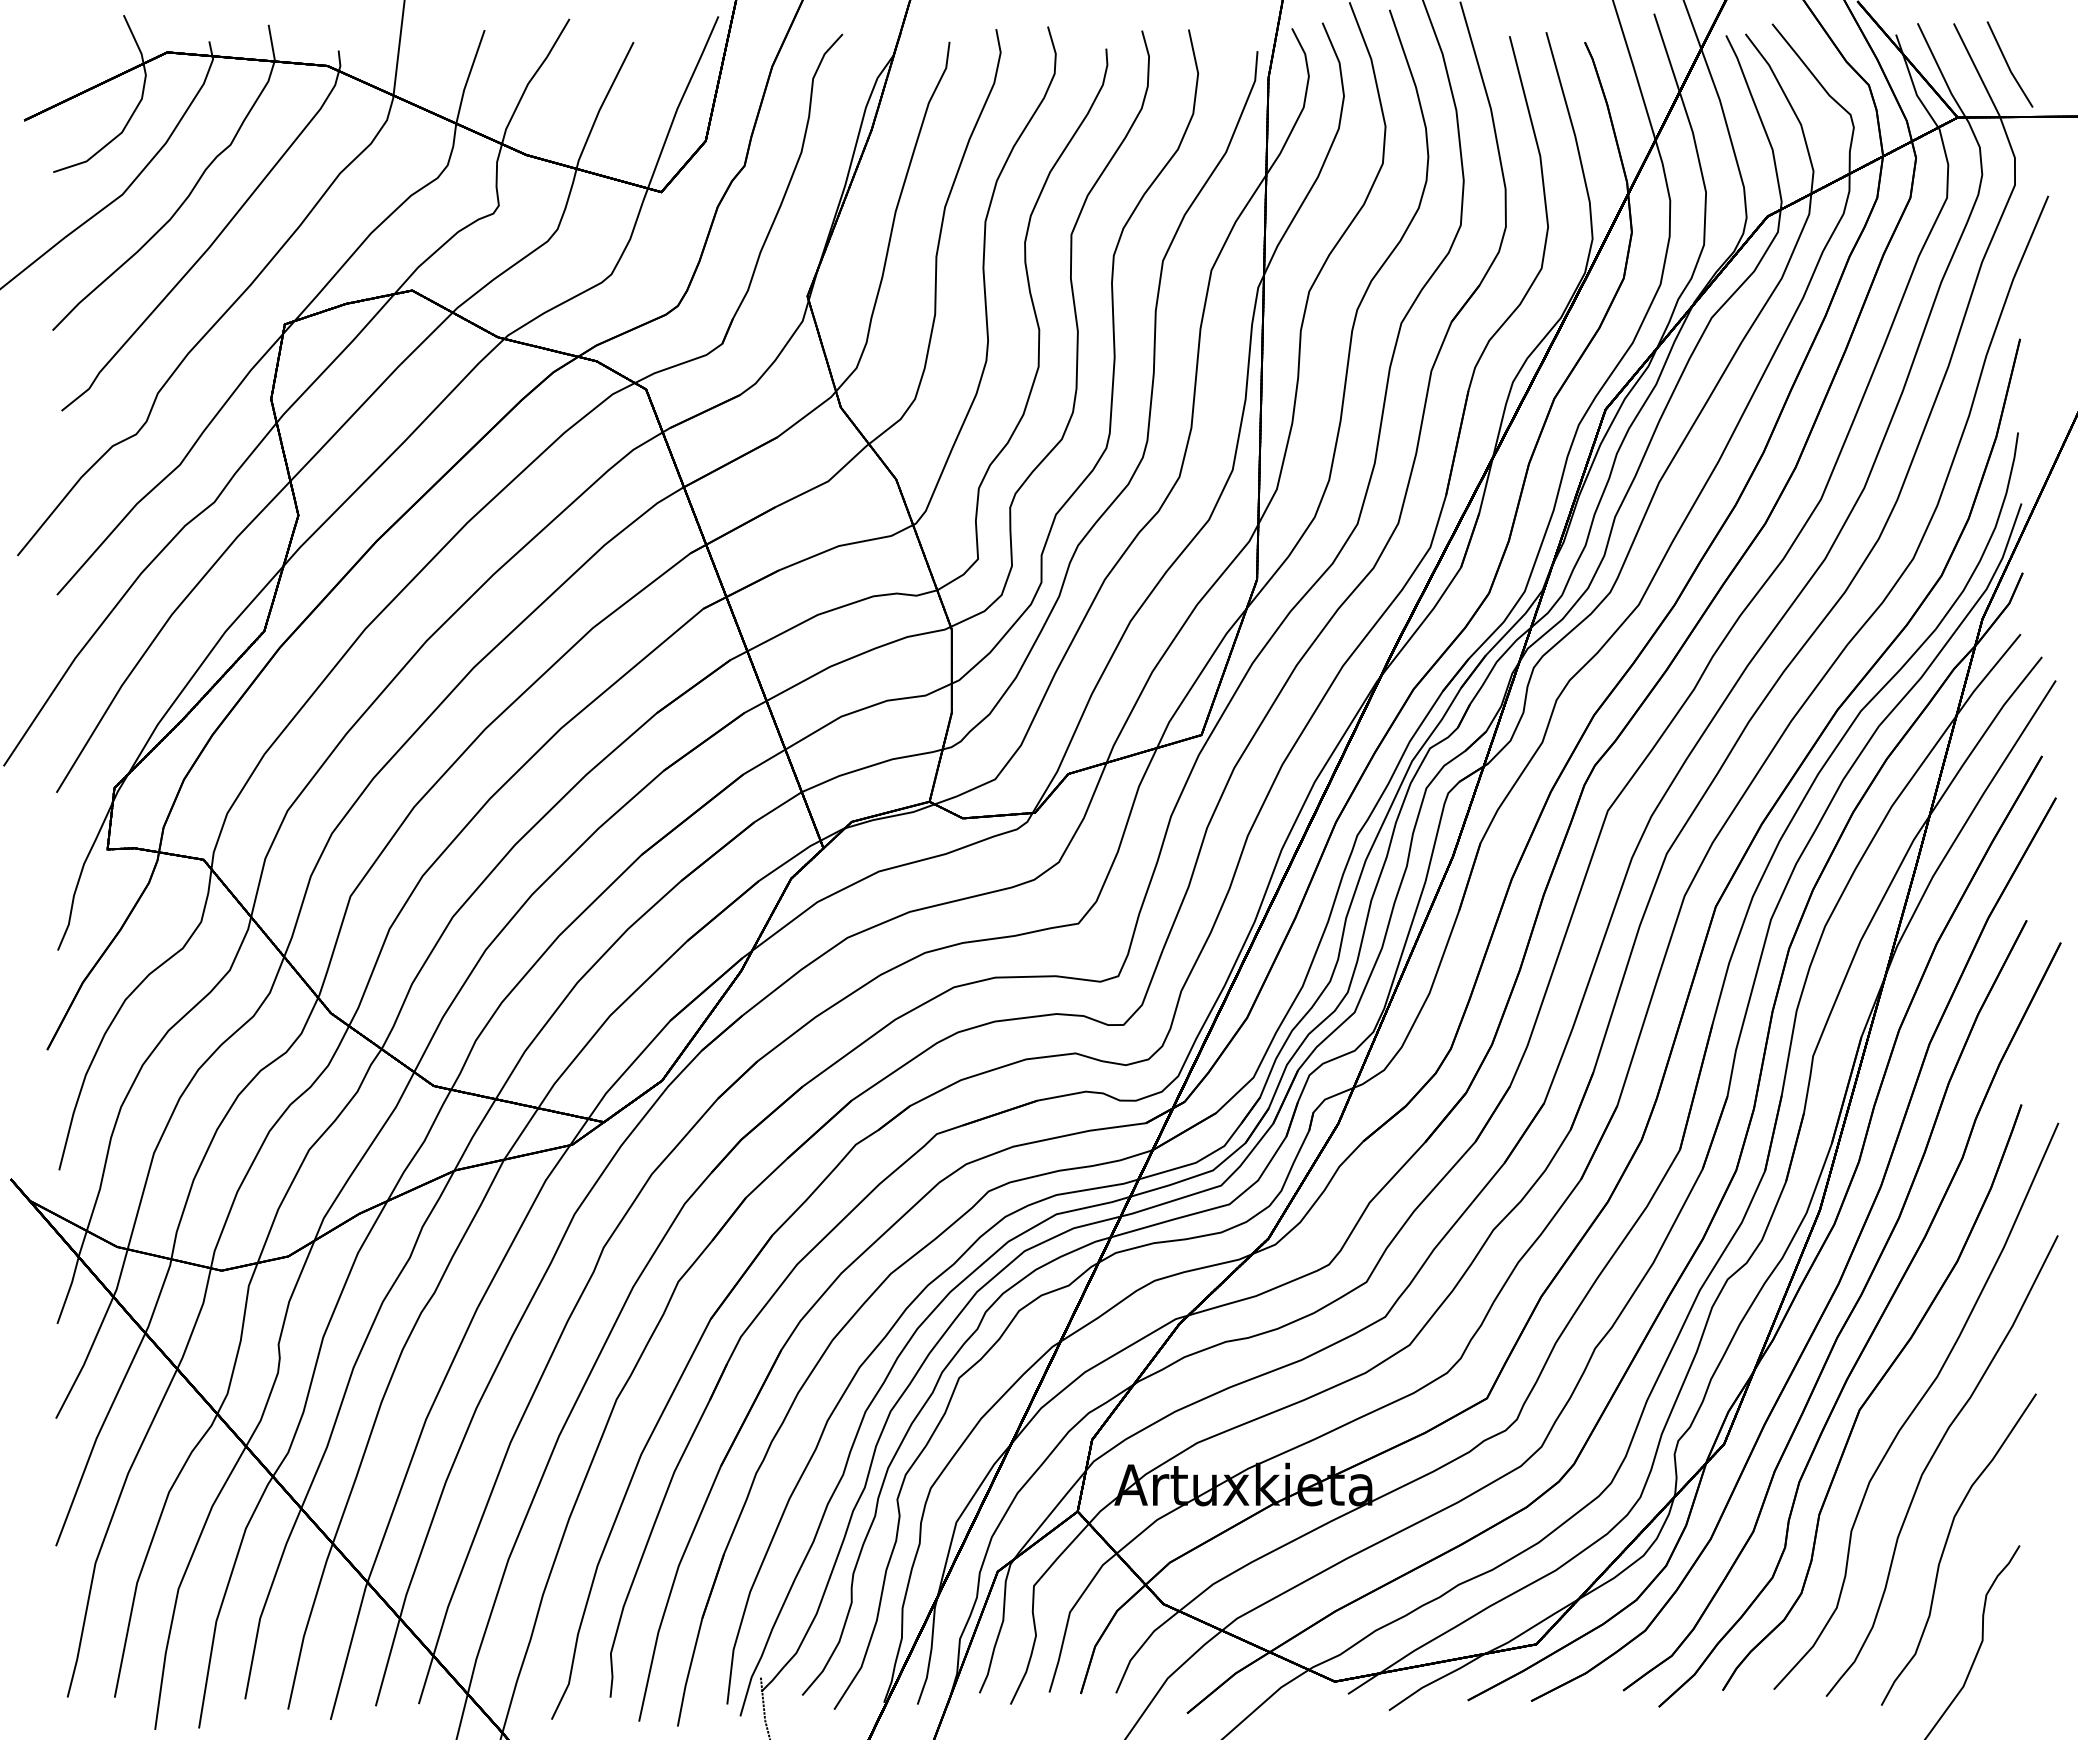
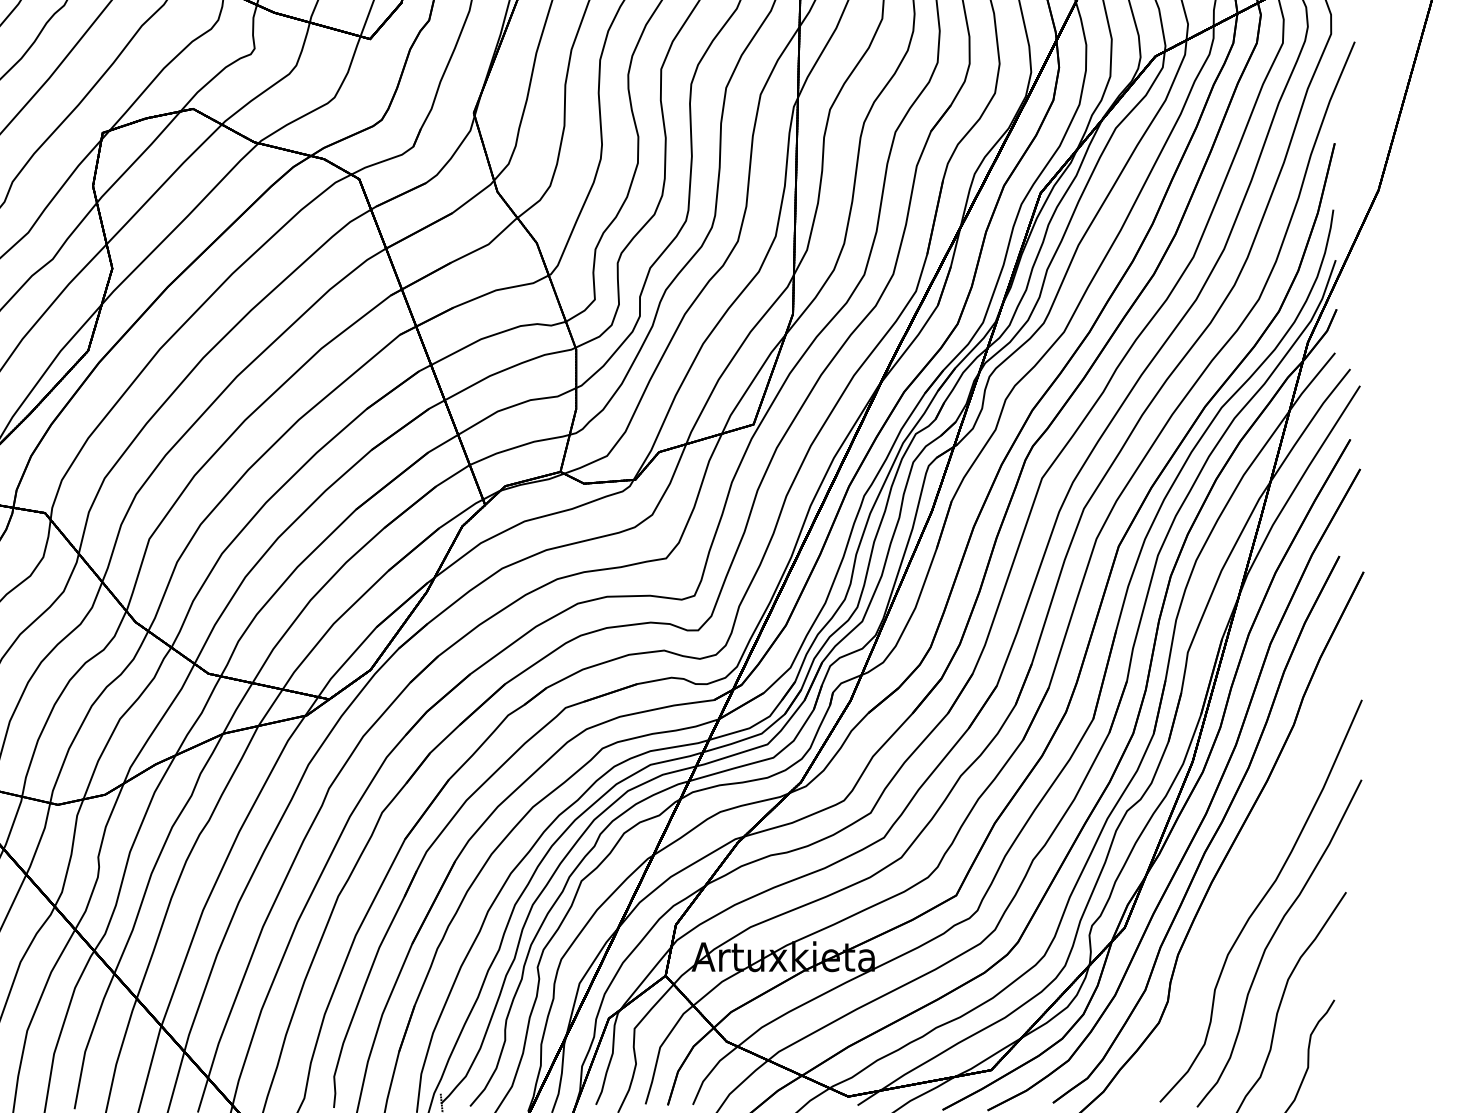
part: (1872, 1397) -> (1229, 894), removed

